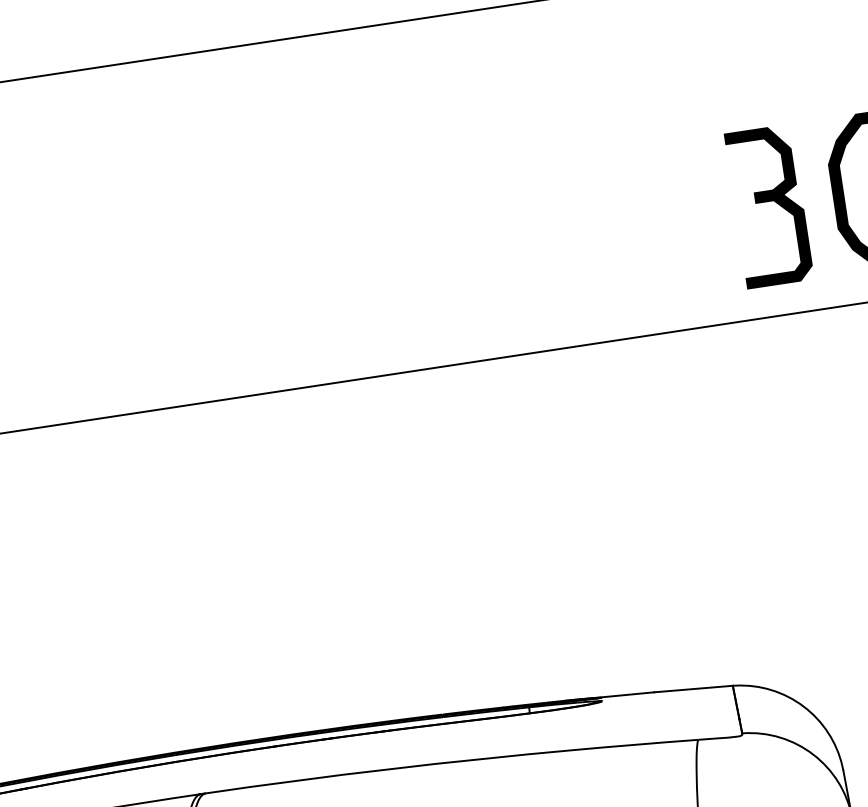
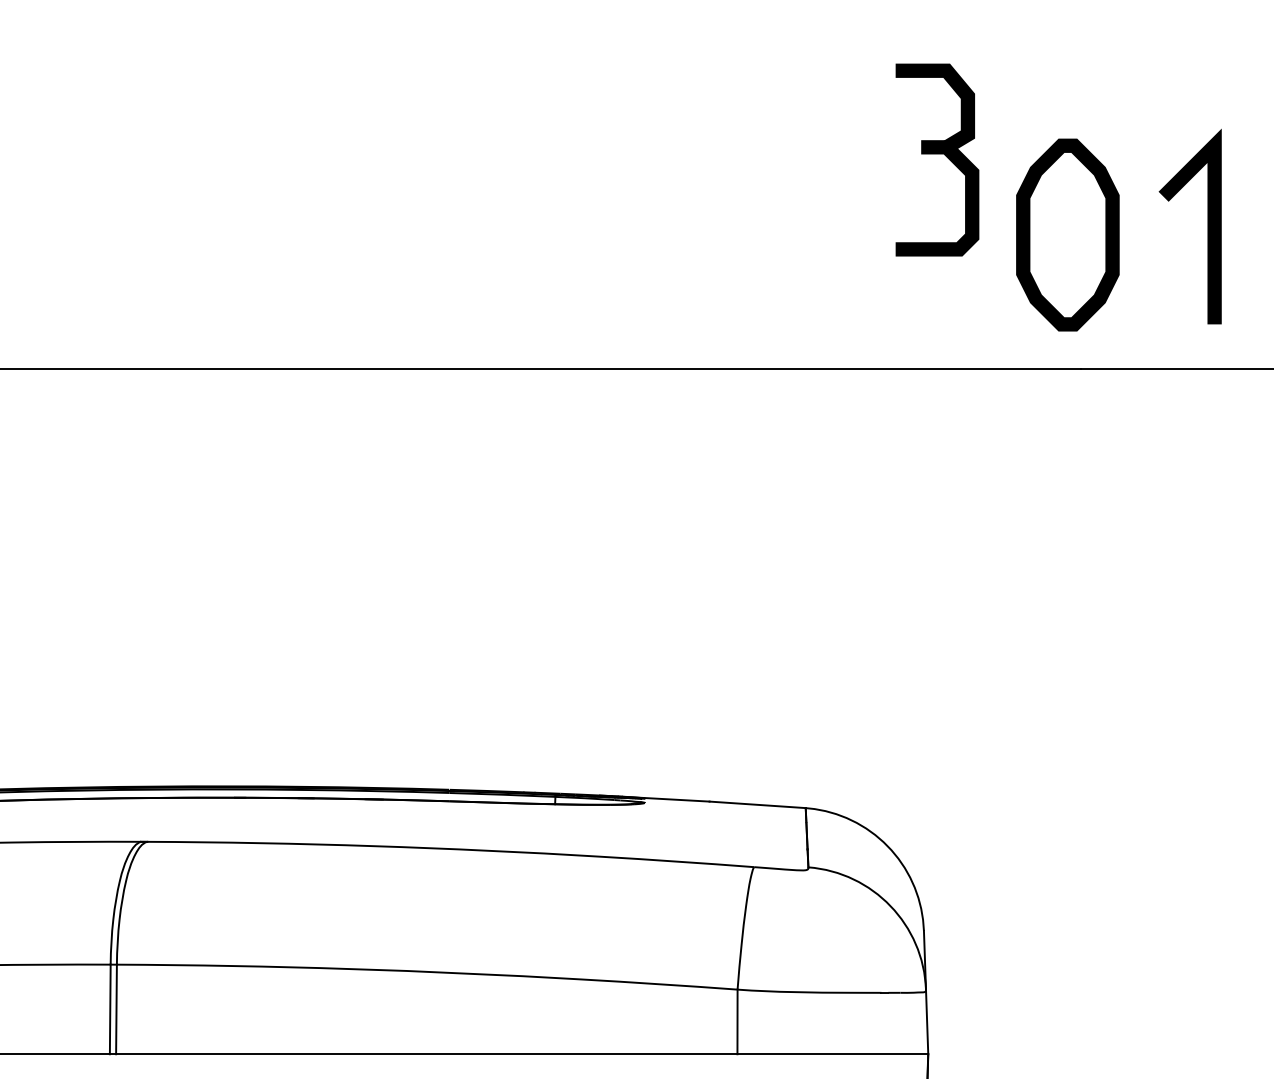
part: (769, 206) -> (937, 159), moved

